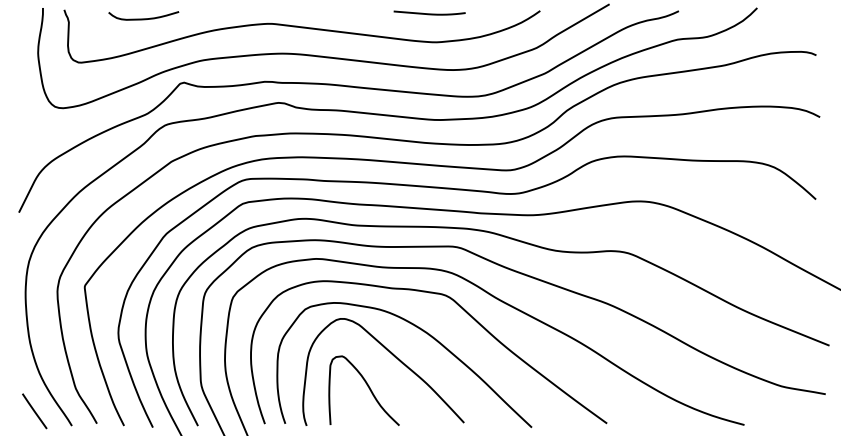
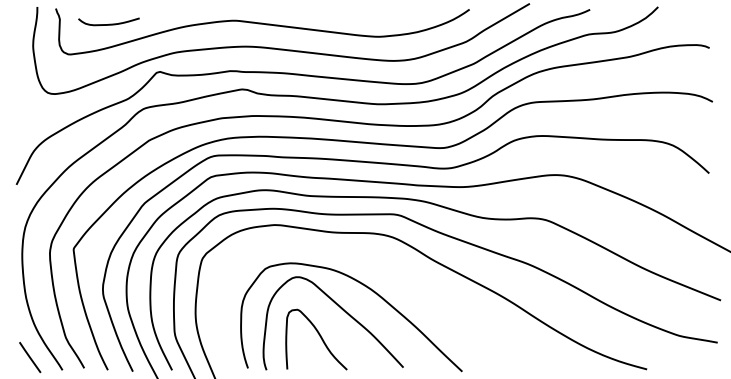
curve: (429, 13) -> (373, 11), removed
curve: (144, 17) -> (109, 23), moved
part: (459, 307) -> (399, 267), removed

